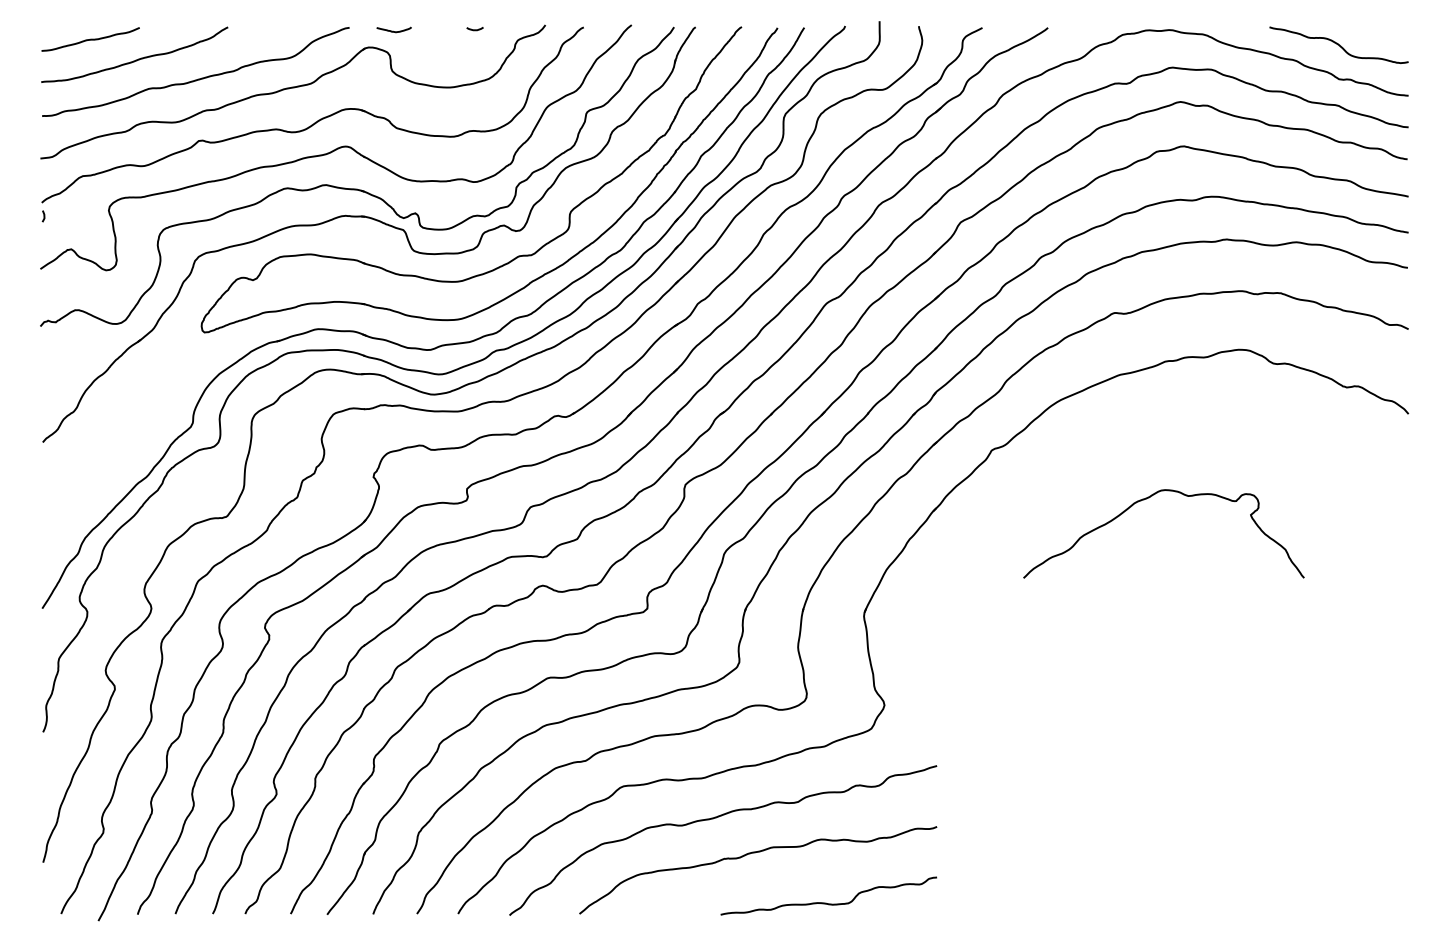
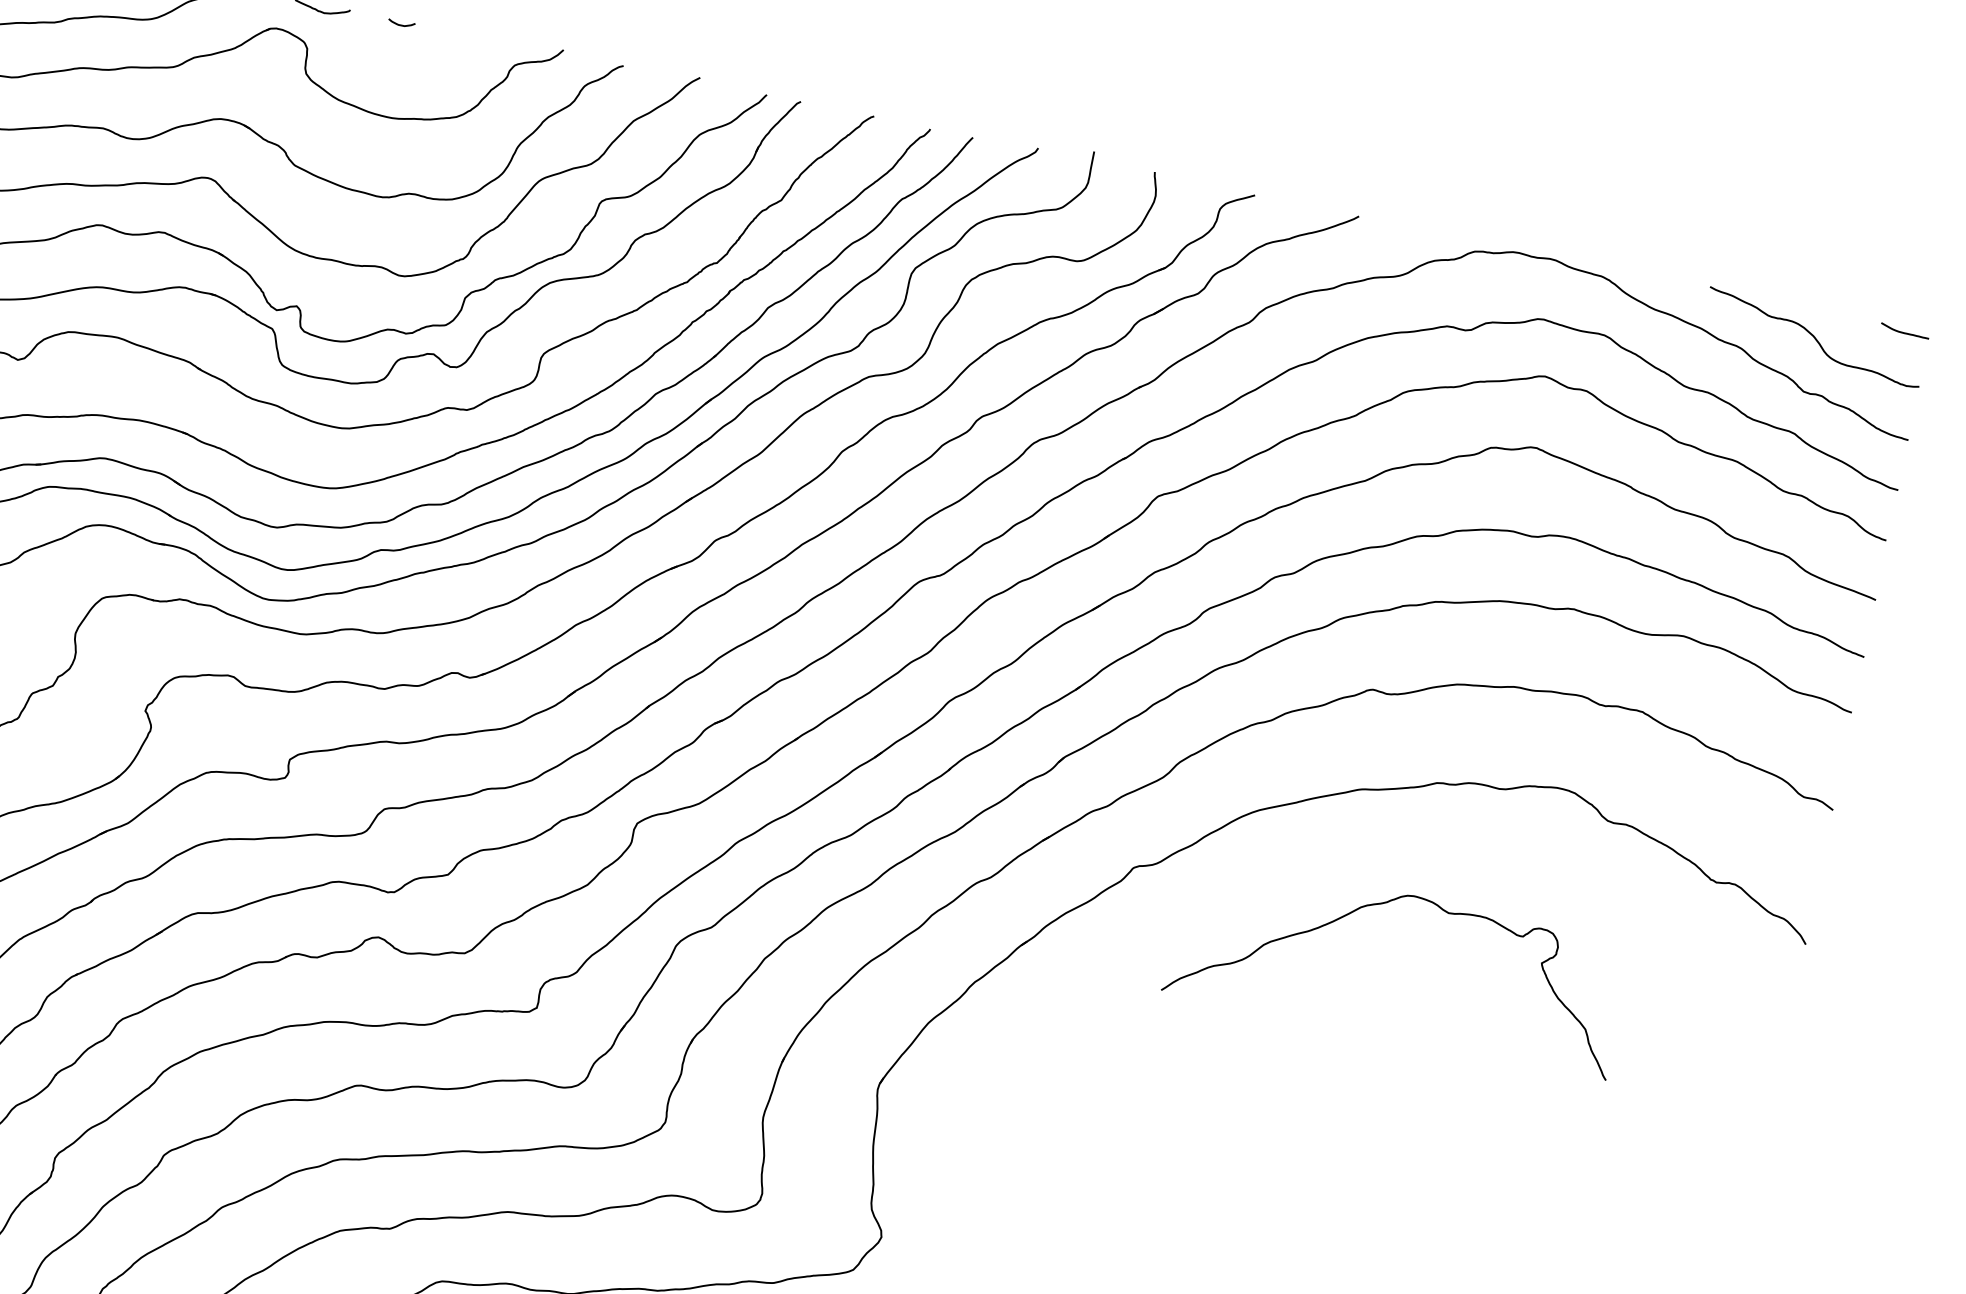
curve: (474, 29) -> (400, 24), moved
curve: (1392, 30) -> (1903, 331), added
curve: (1149, 498) -> (1386, 904), moved

